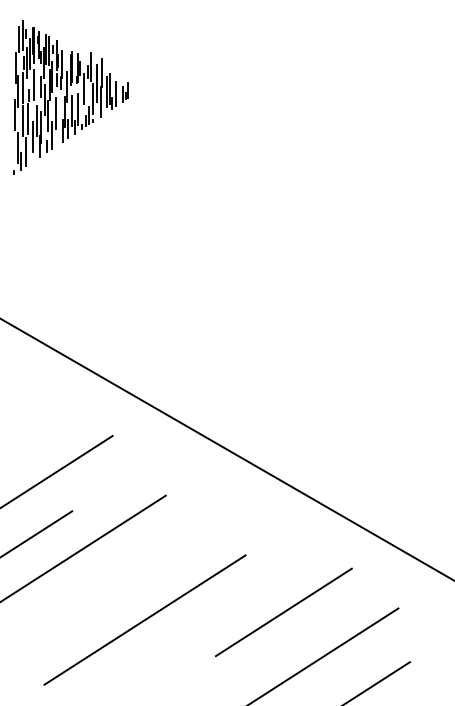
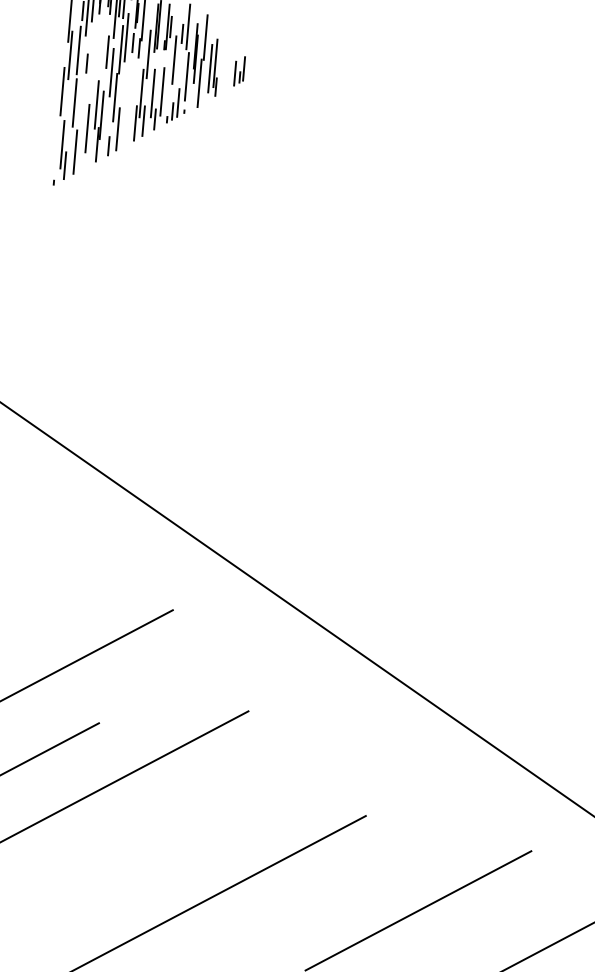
line: (34, 84) -> (97, 46), removed
line: (115, 93) -> (223, 71), removed
line: (55, 113) -> (126, 95), removed
line: (28, 119) -> (83, 100), removed

